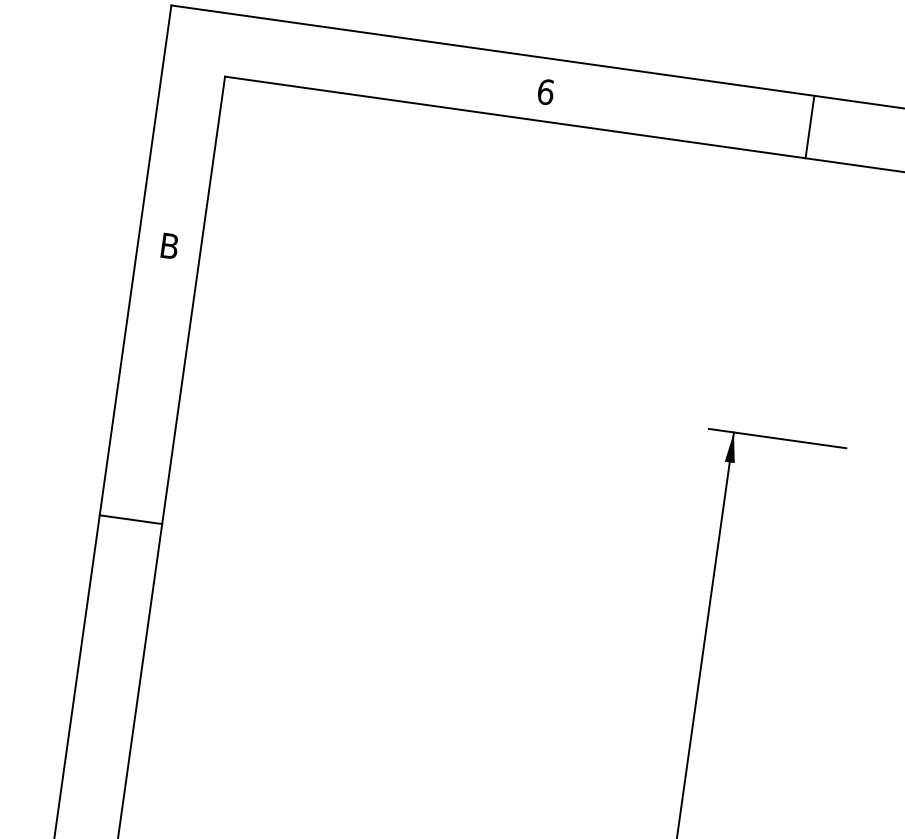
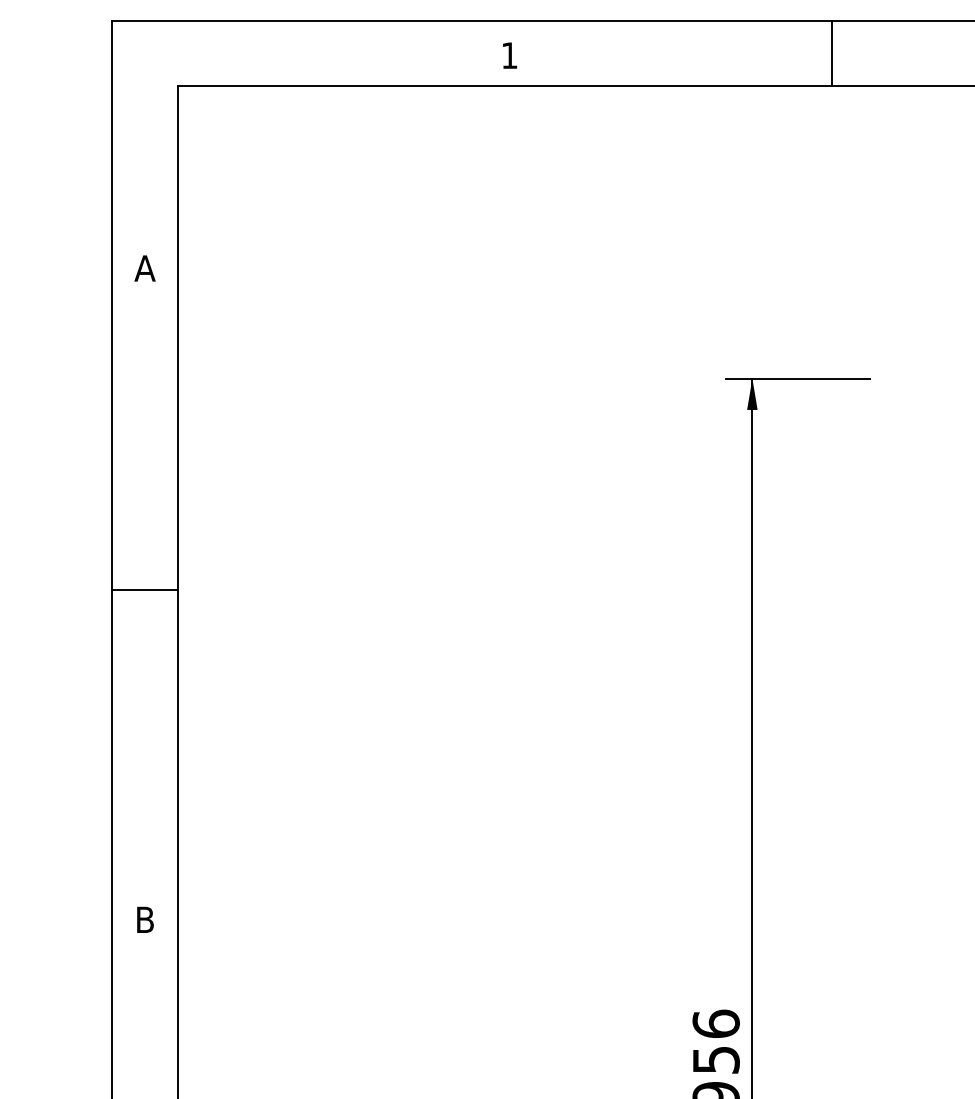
text: (545, 91) -> (509, 55), 6 -> 1
line: (810, 127) -> (832, 53), moved
text: (169, 246) -> (144, 268), B -> A
line: (130, 519) -> (144, 590), moved

